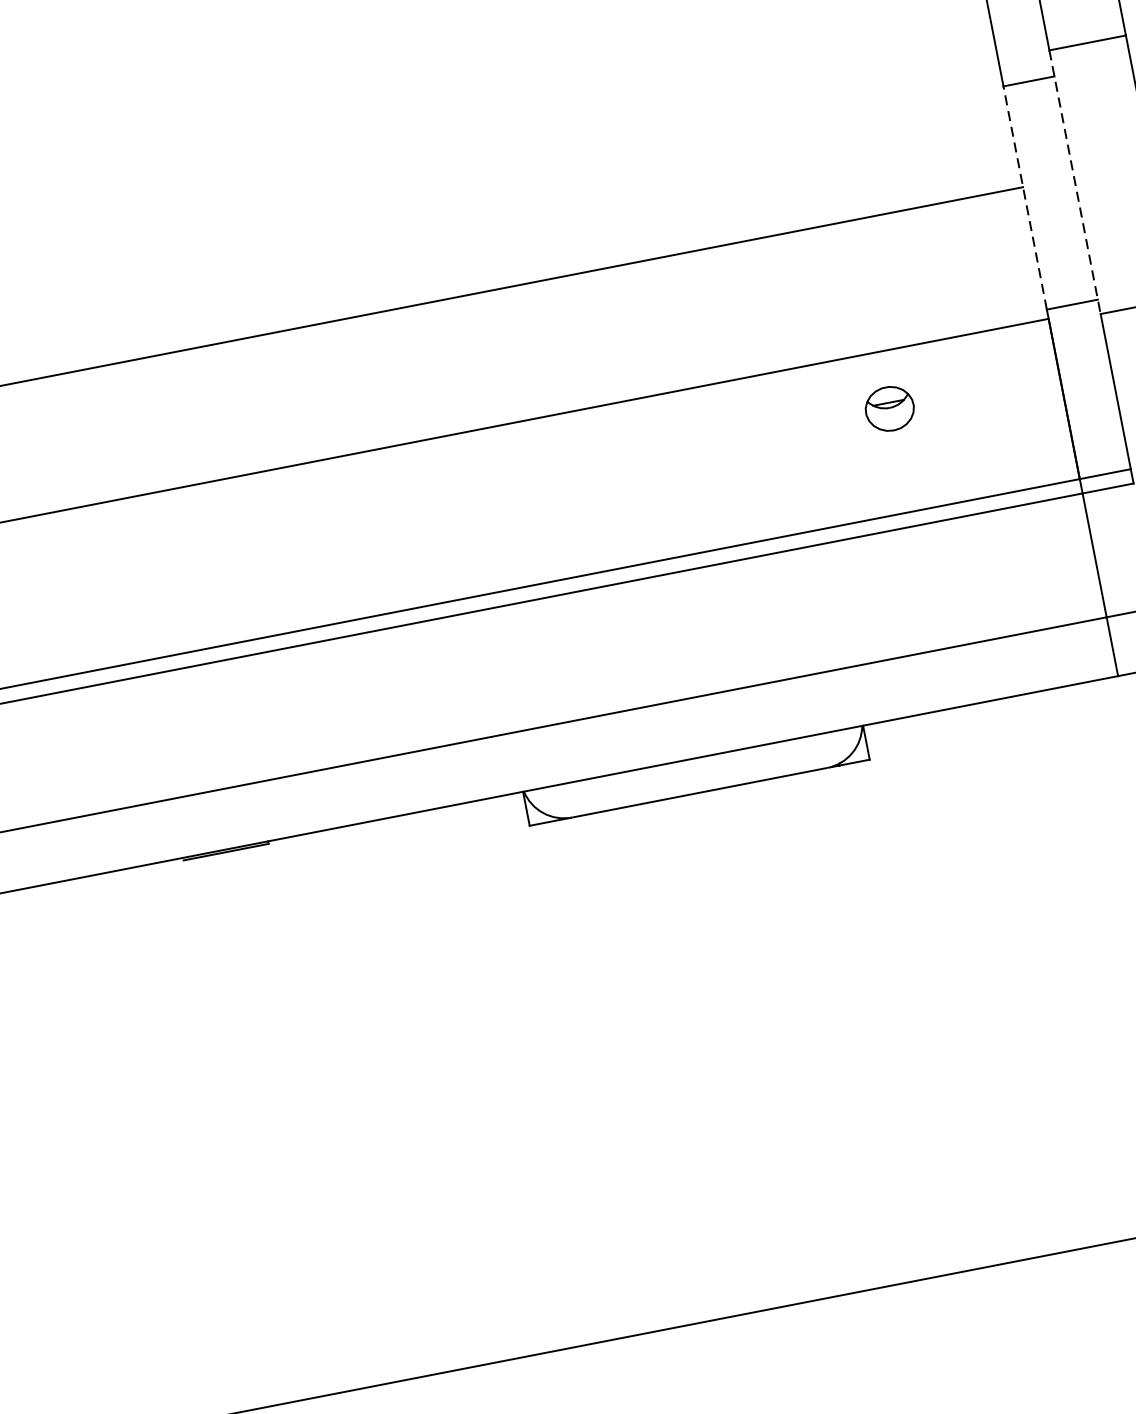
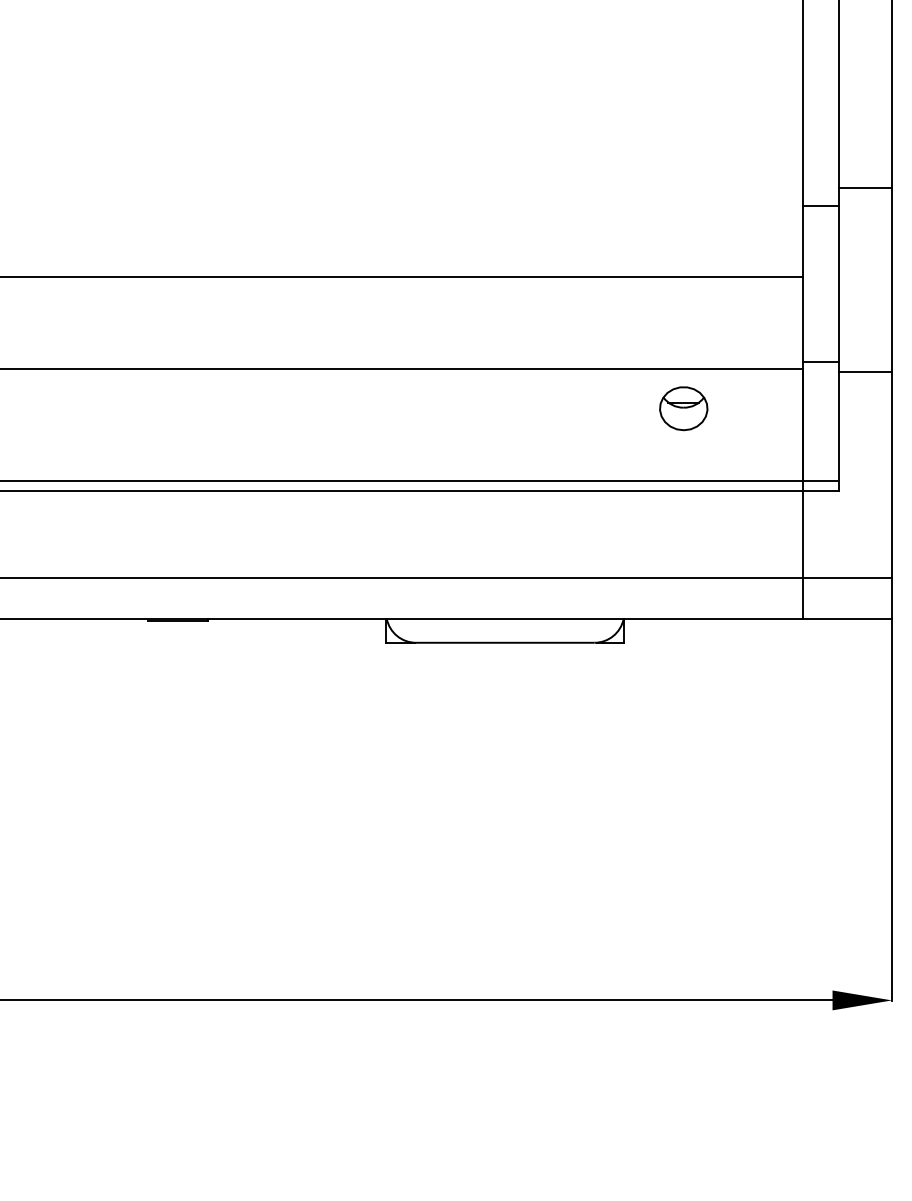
line: (1075, 182) -> (838, 280), dashed -> solid
line: (1024, 196) -> (802, 283), dashed -> solid
part: (889, 408) -> (683, 408), size x1.43

